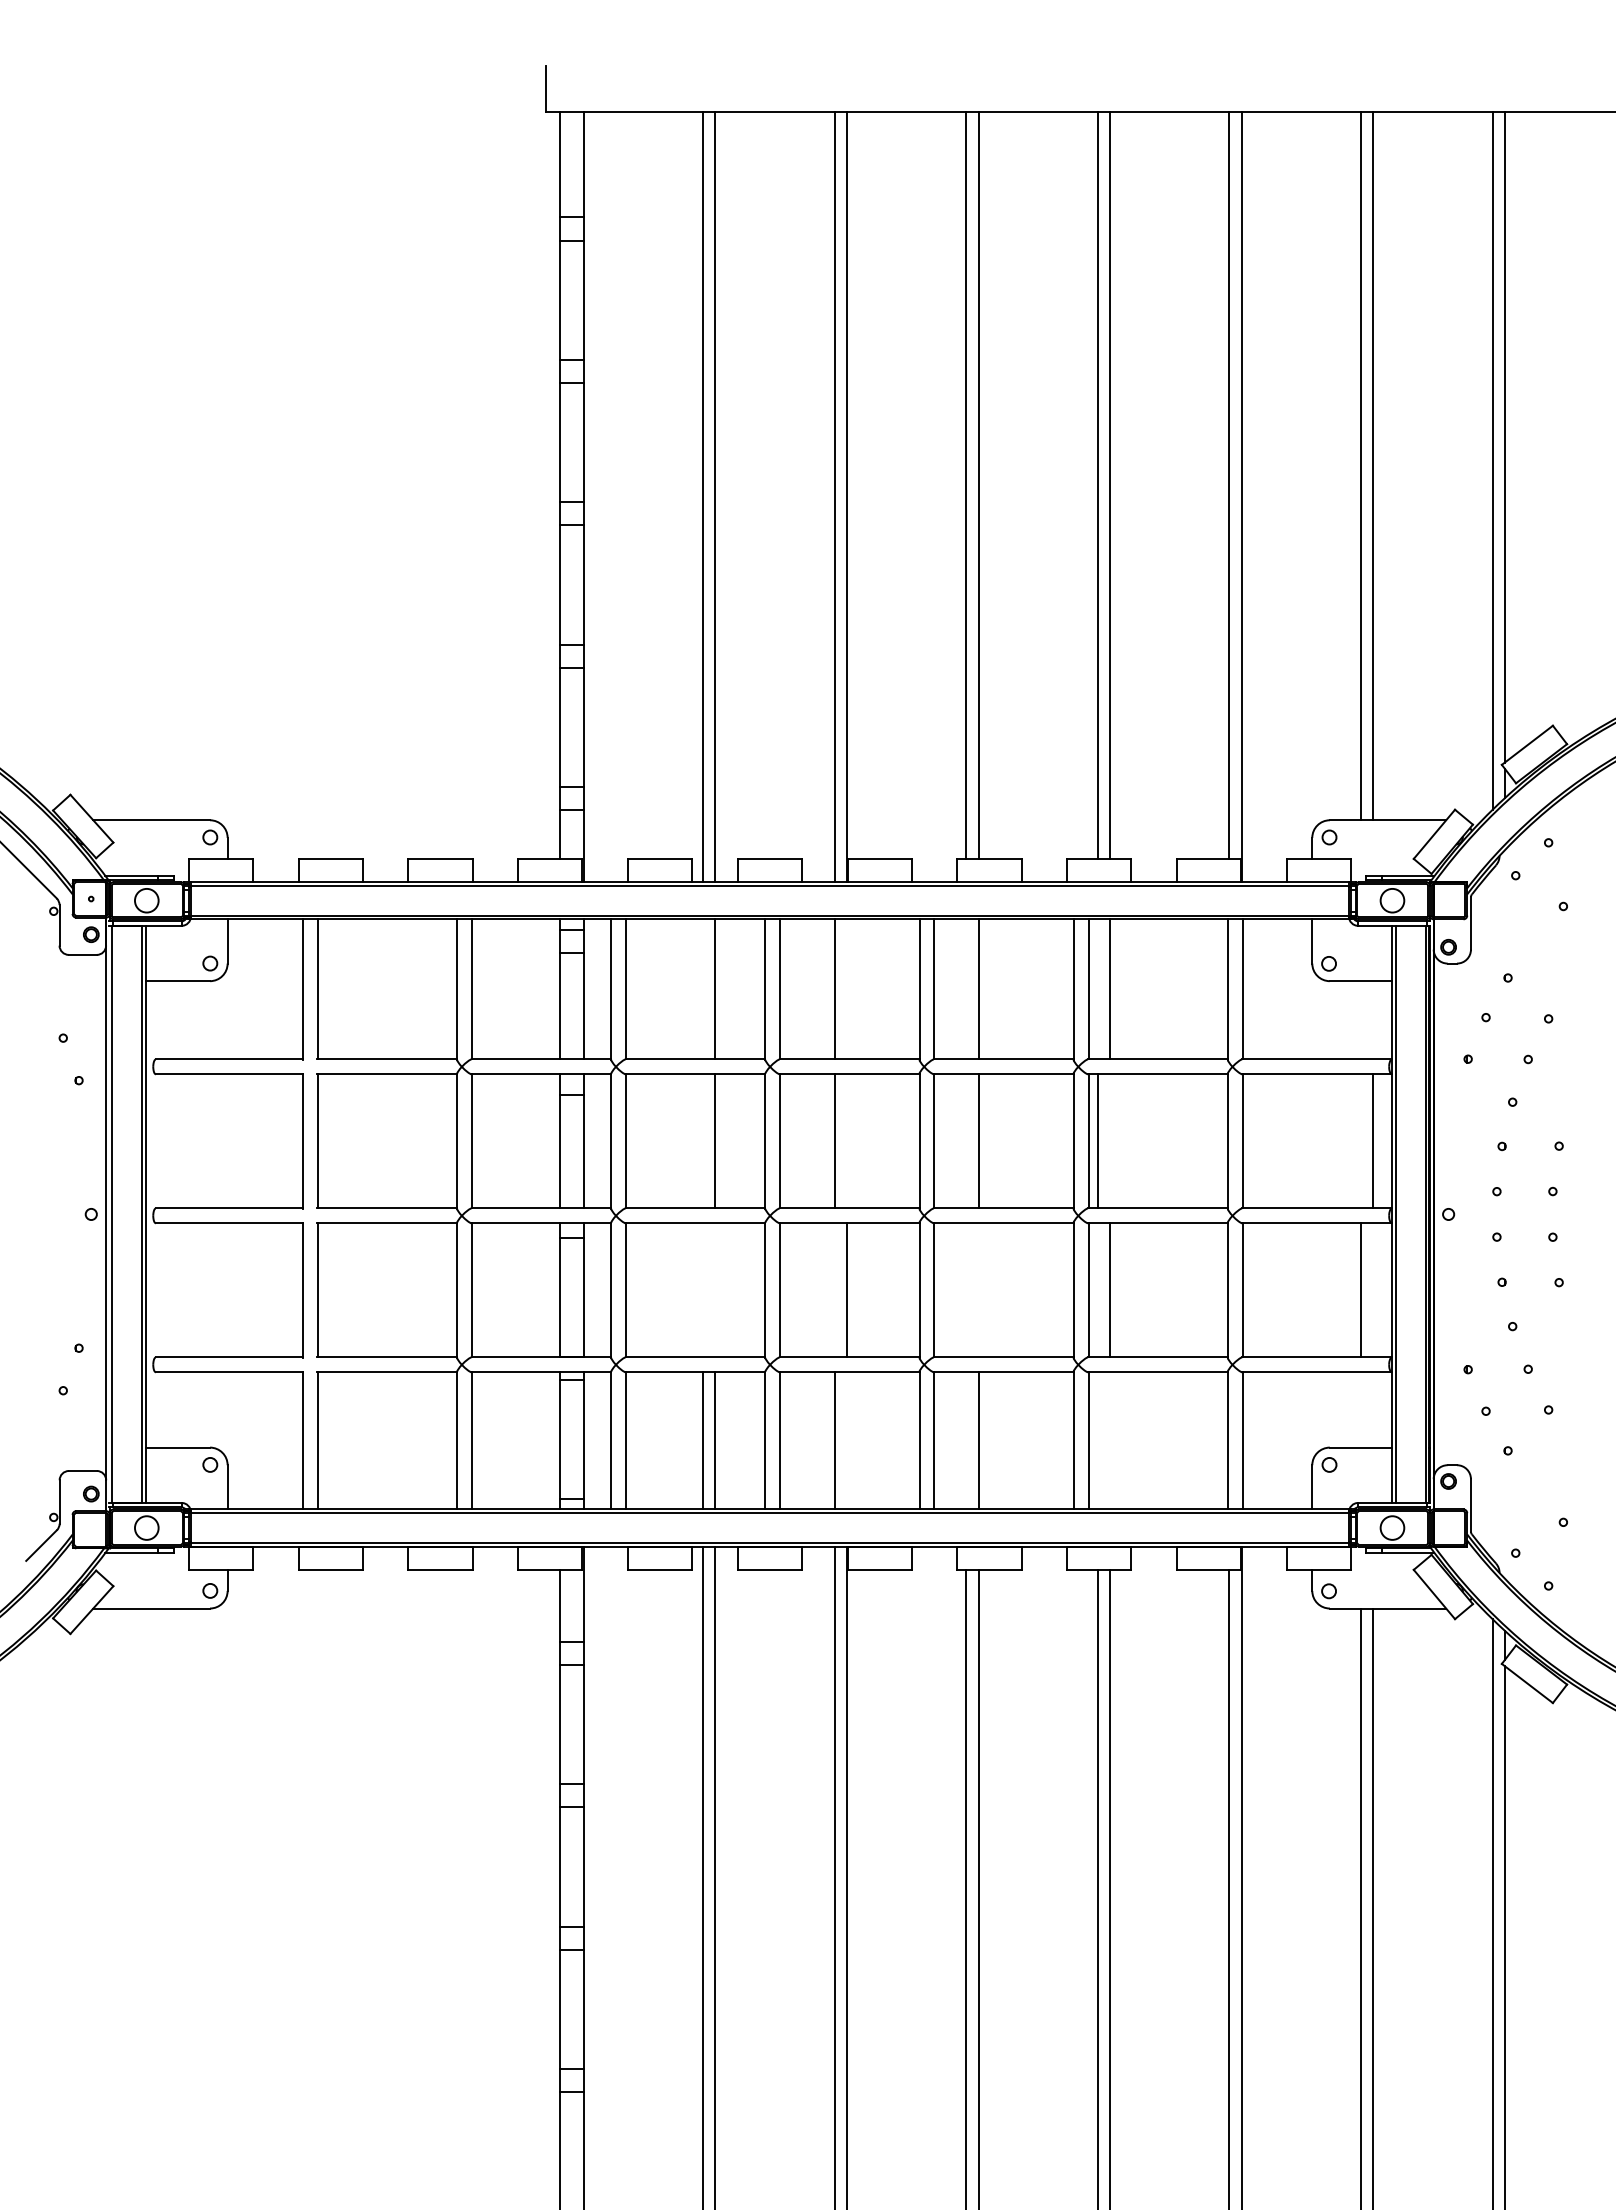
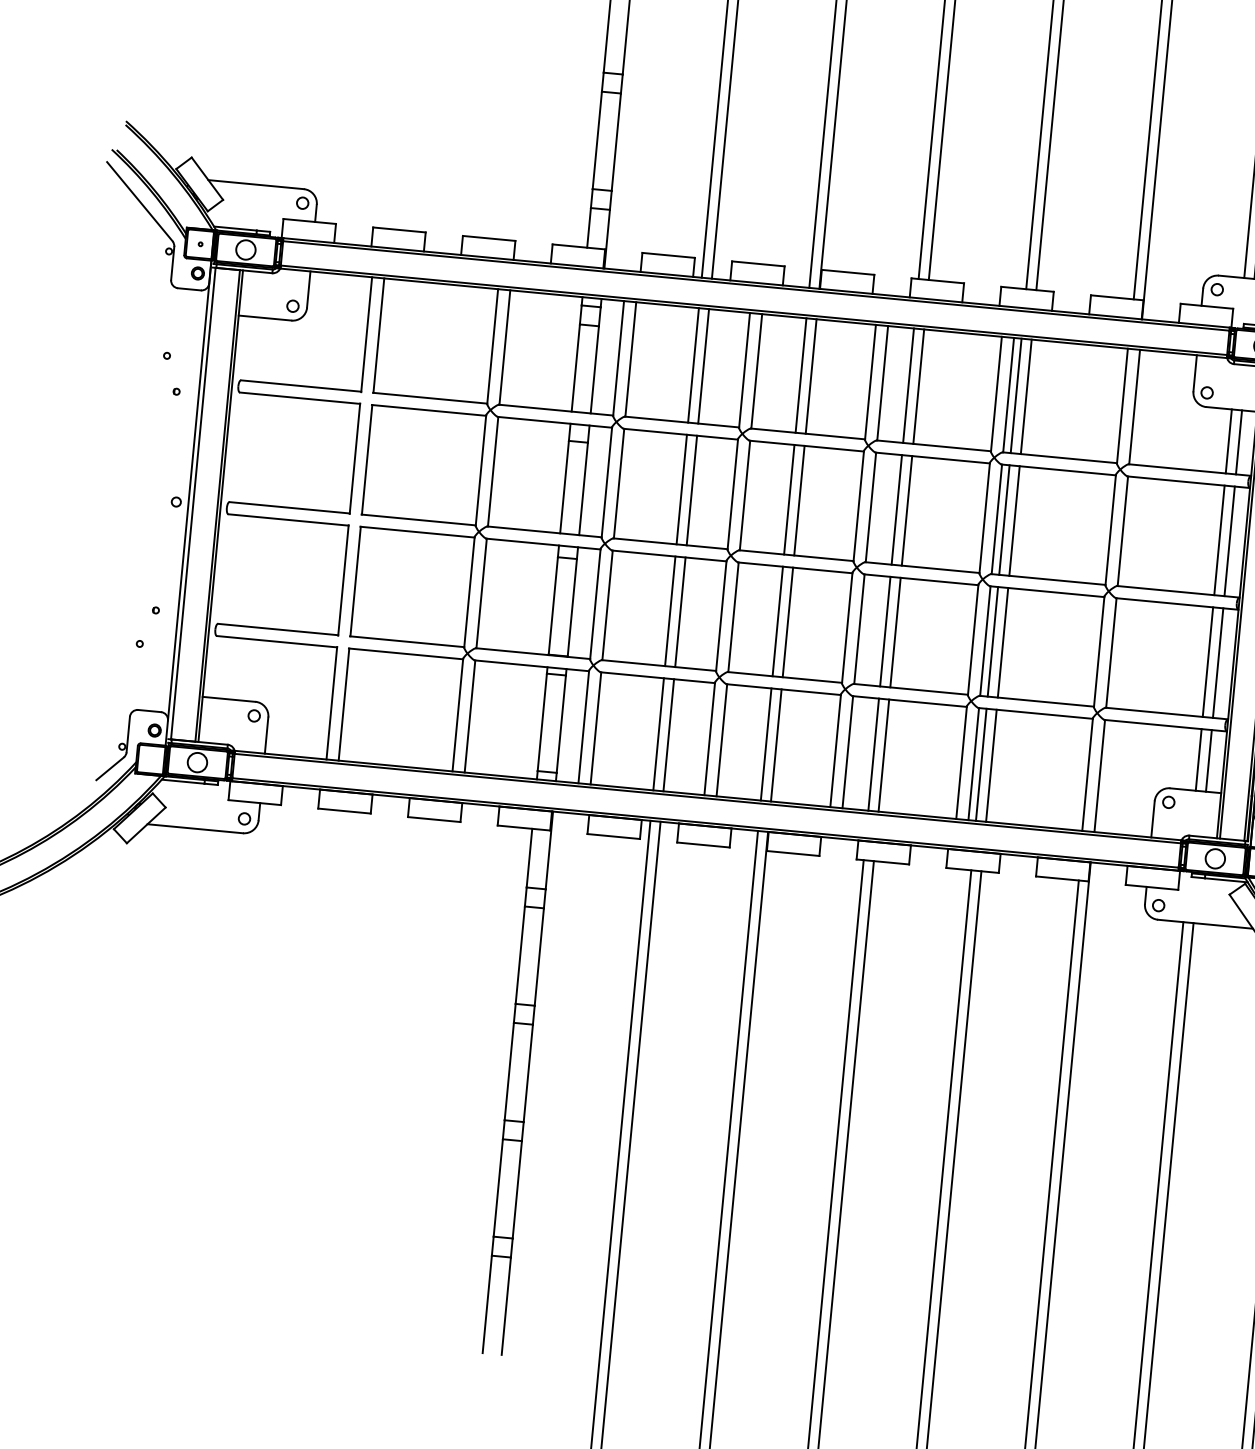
line: (702, 989) -> (693, 365), added
line: (846, 989) -> (810, 376), added
line: (966, 989) -> (908, 385), added
line: (1097, 989) -> (1015, 395), added
line: (1360, 1020) -> (1228, 441), added
line: (1373, 1020) -> (1239, 442), added
line: (702, 1141) -> (681, 489), added
line: (846, 1141) -> (799, 500), added
line: (966, 1141) -> (897, 510), added
line: (1110, 1141) -> (1014, 521), added
line: (1360, 1141) -> (1219, 540), added
line: (702, 1290) -> (669, 611), added
line: (715, 1290) -> (680, 612), added
line: (834, 1290) -> (777, 621), added
line: (966, 1290) -> (885, 631), added
line: (978, 1290) -> (895, 632), added
line: (1097, 1290) -> (992, 641), added
line: (1373, 1290) -> (1218, 663), added
line: (1360, 1409) -> (1198, 759), added
line: (1373, 1409) -> (1209, 760), added
line: (846, 1440) -> (775, 745), added
line: (966, 1440) -> (874, 754), added
line: (1097, 1440) -> (981, 764), added
line: (1110, 1440) -> (991, 765), added

